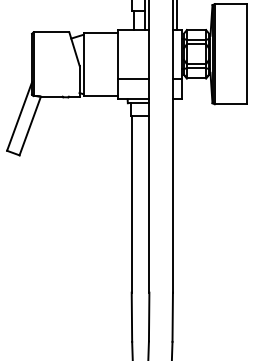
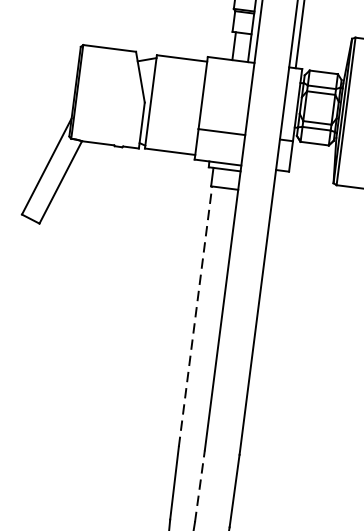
line: (131, 203) -> (195, 315), solid -> dashed
line: (149, 316) -> (200, 485), solid -> dashed

